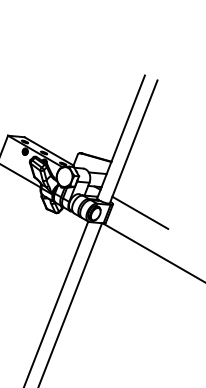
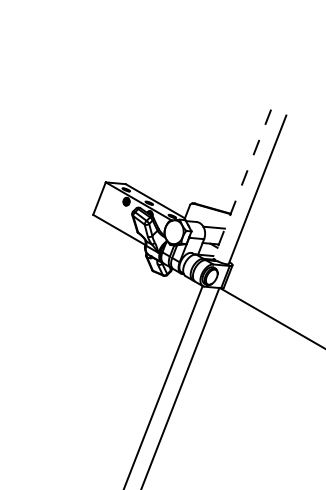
line: (121, 136) -> (242, 183), solid -> dashed
line: (140, 212) -> (265, 275), removed

